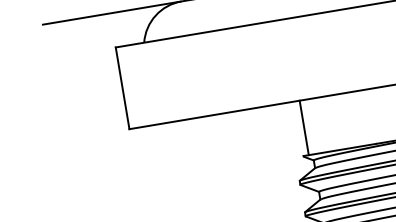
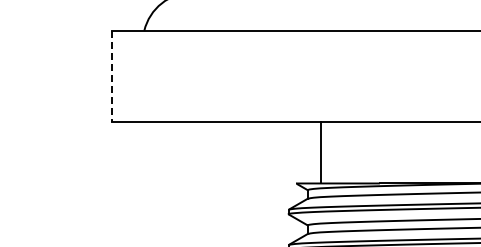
line: (122, 88) -> (112, 76), solid -> dashed
line: (304, 127) -> (321, 152), moved

